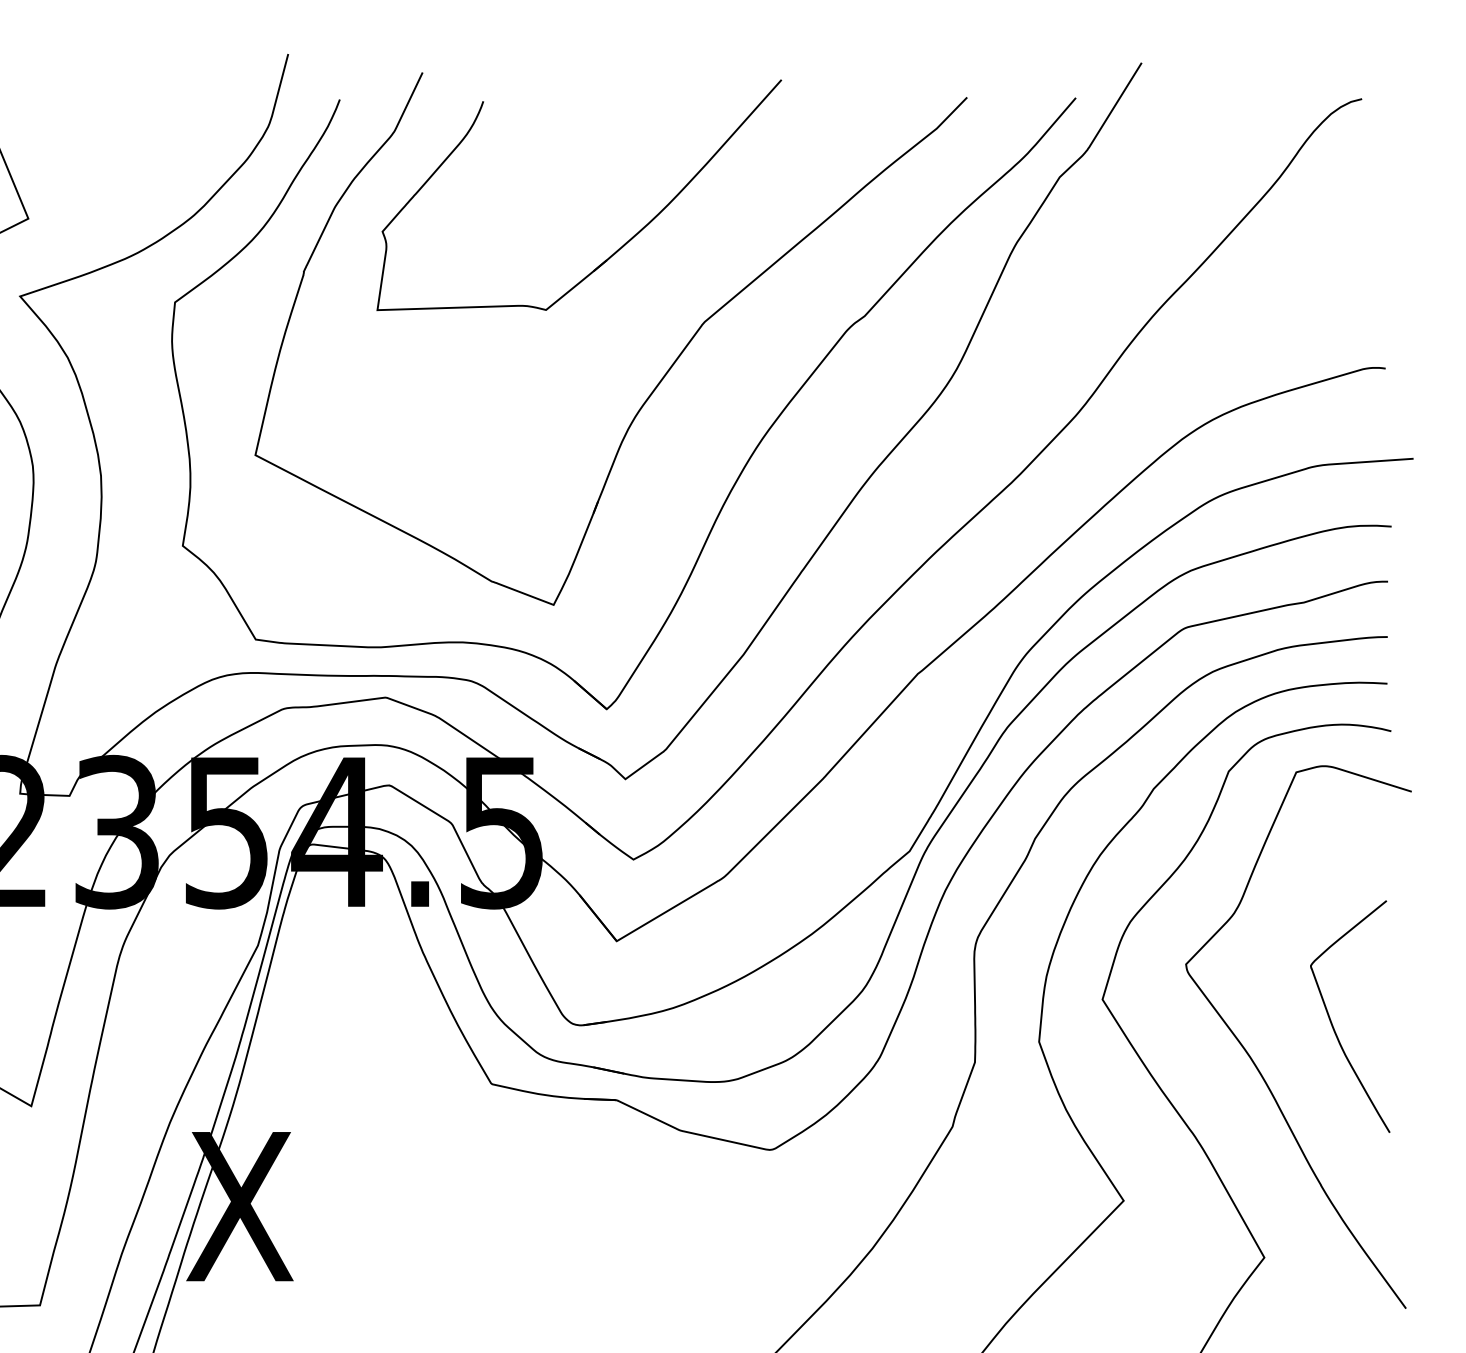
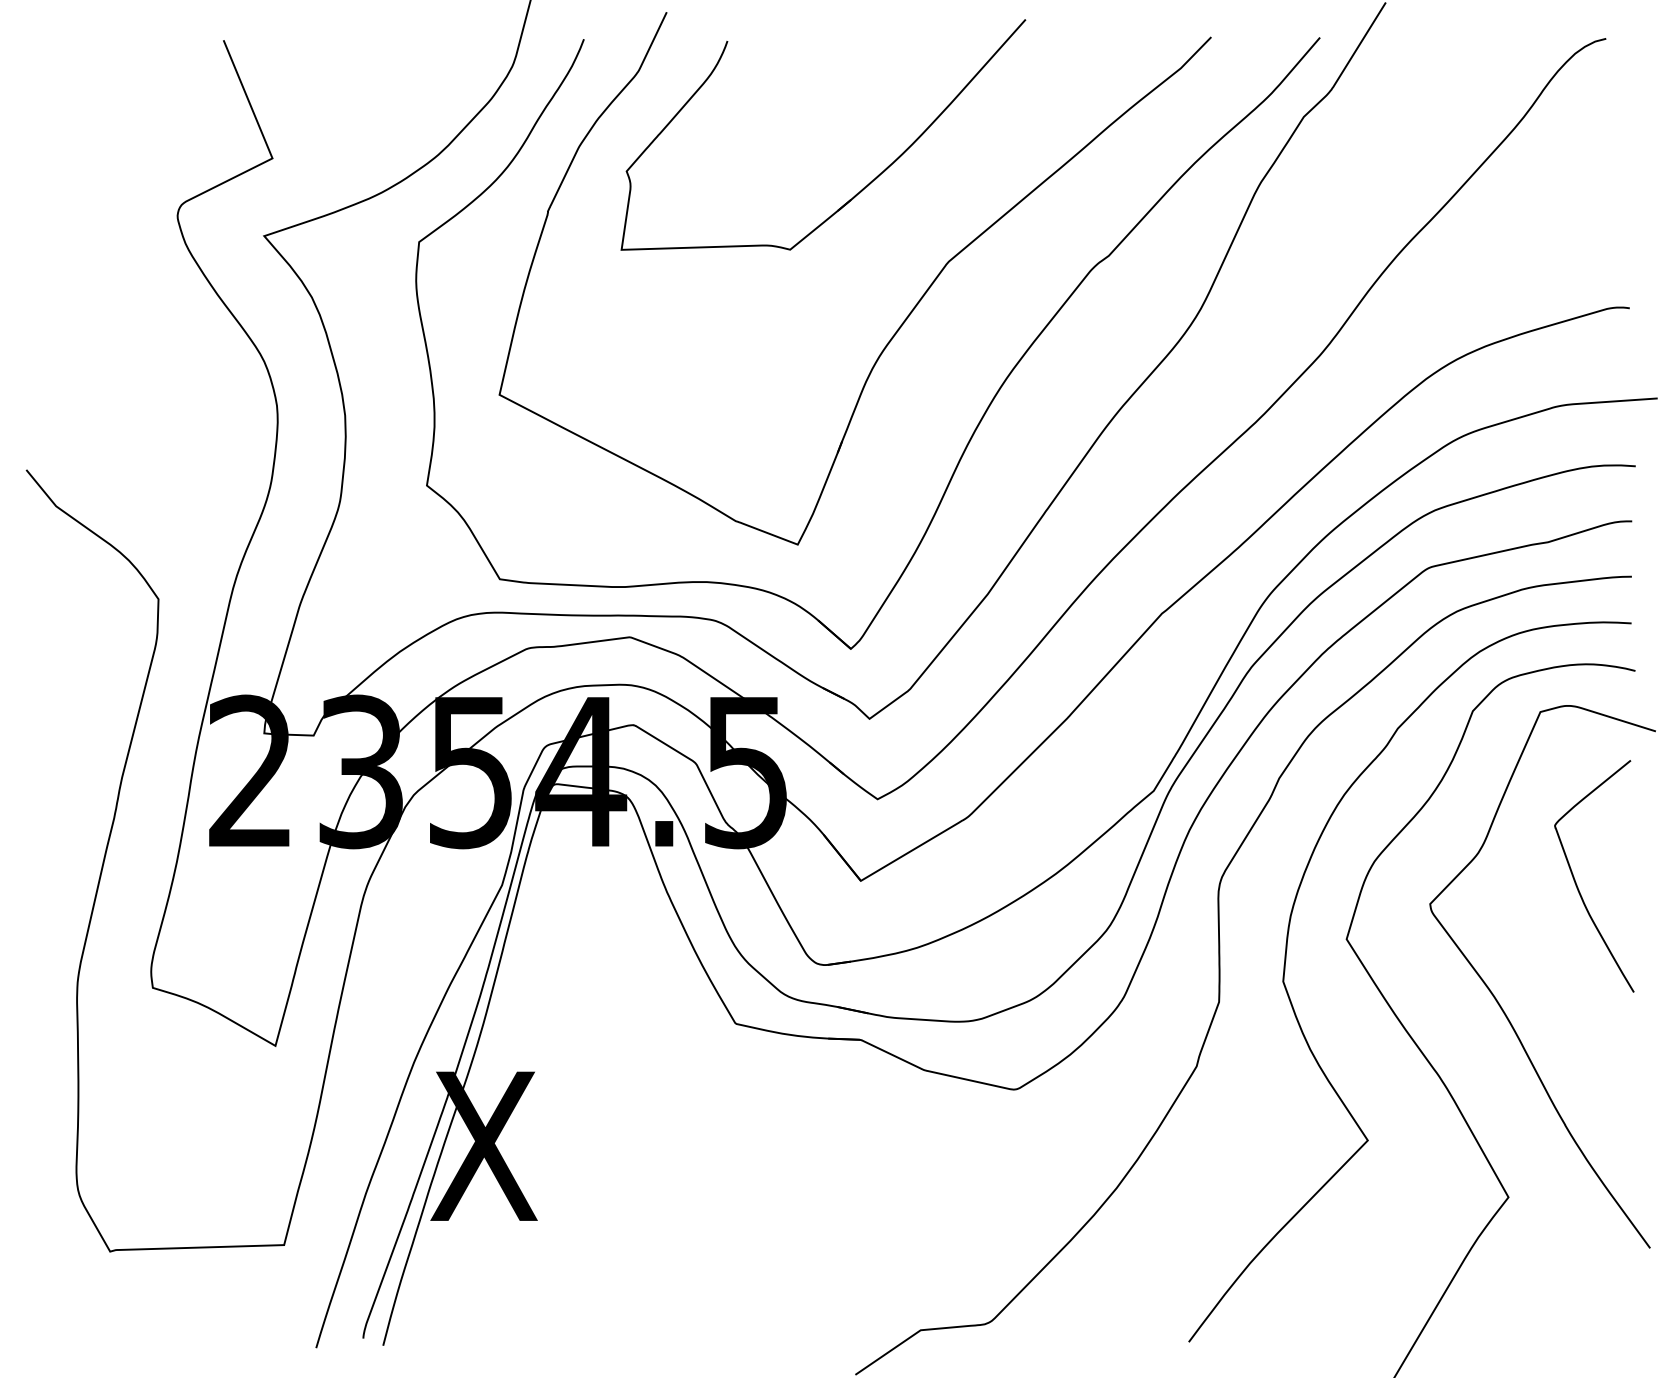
curve: (1333, 1024) -> (1577, 884), moved

